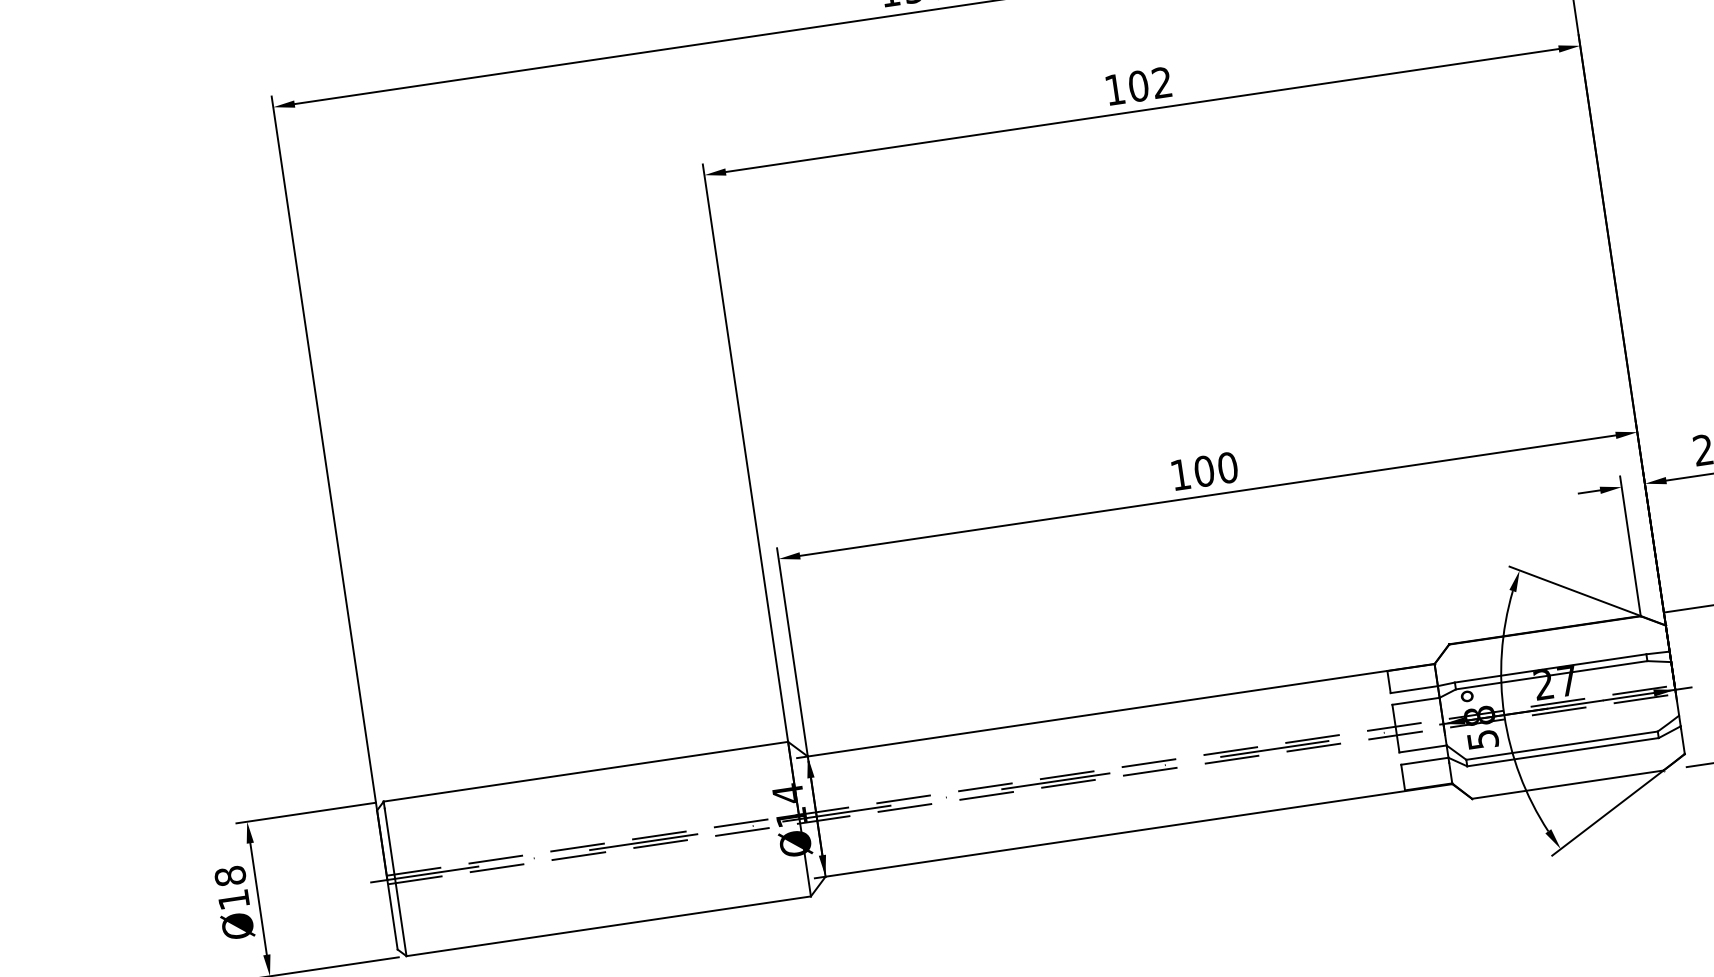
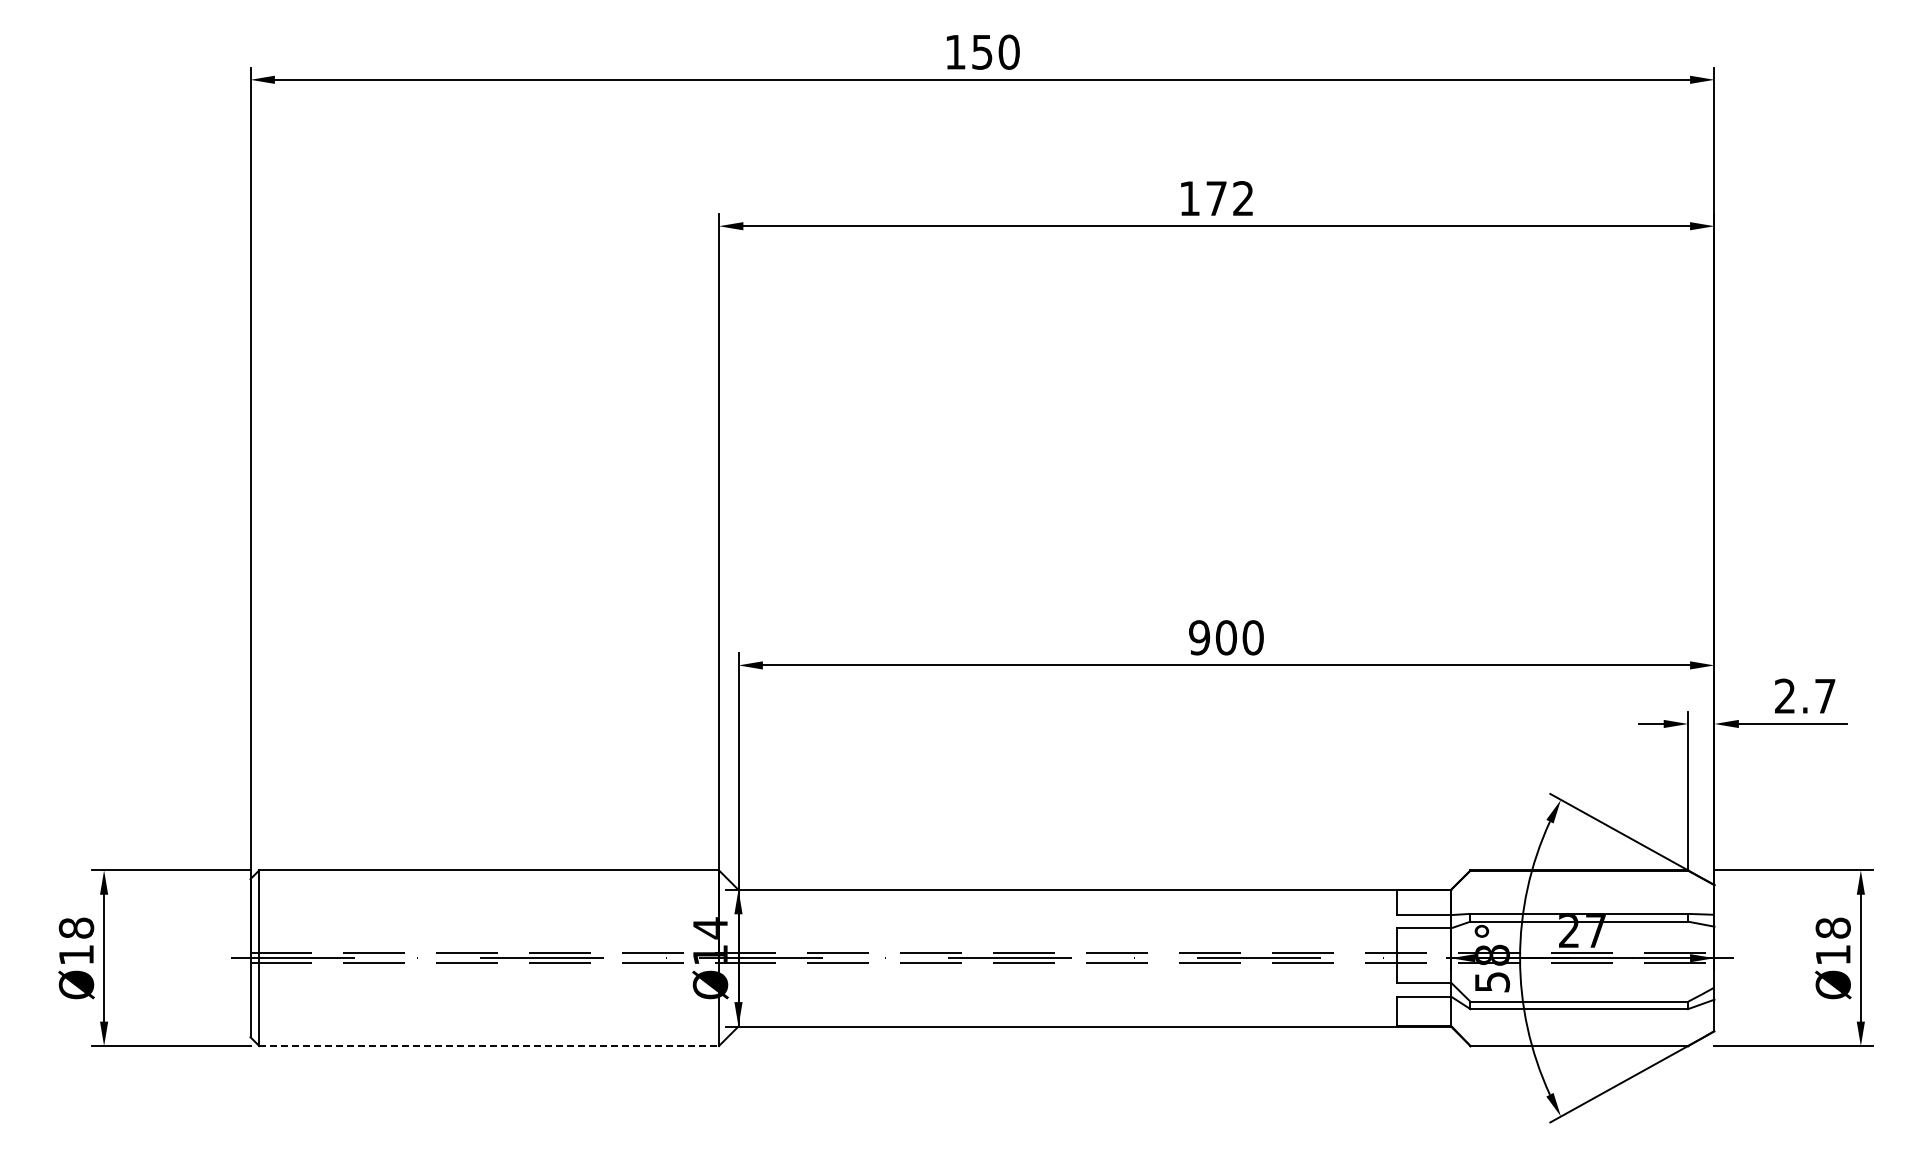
text: (1138, 86) -> (1216, 198), 102 -> 172
text: (1180, 474) -> (1199, 637), 100 -> 900
line: (609, 926) -> (489, 1046), solid -> dashed

